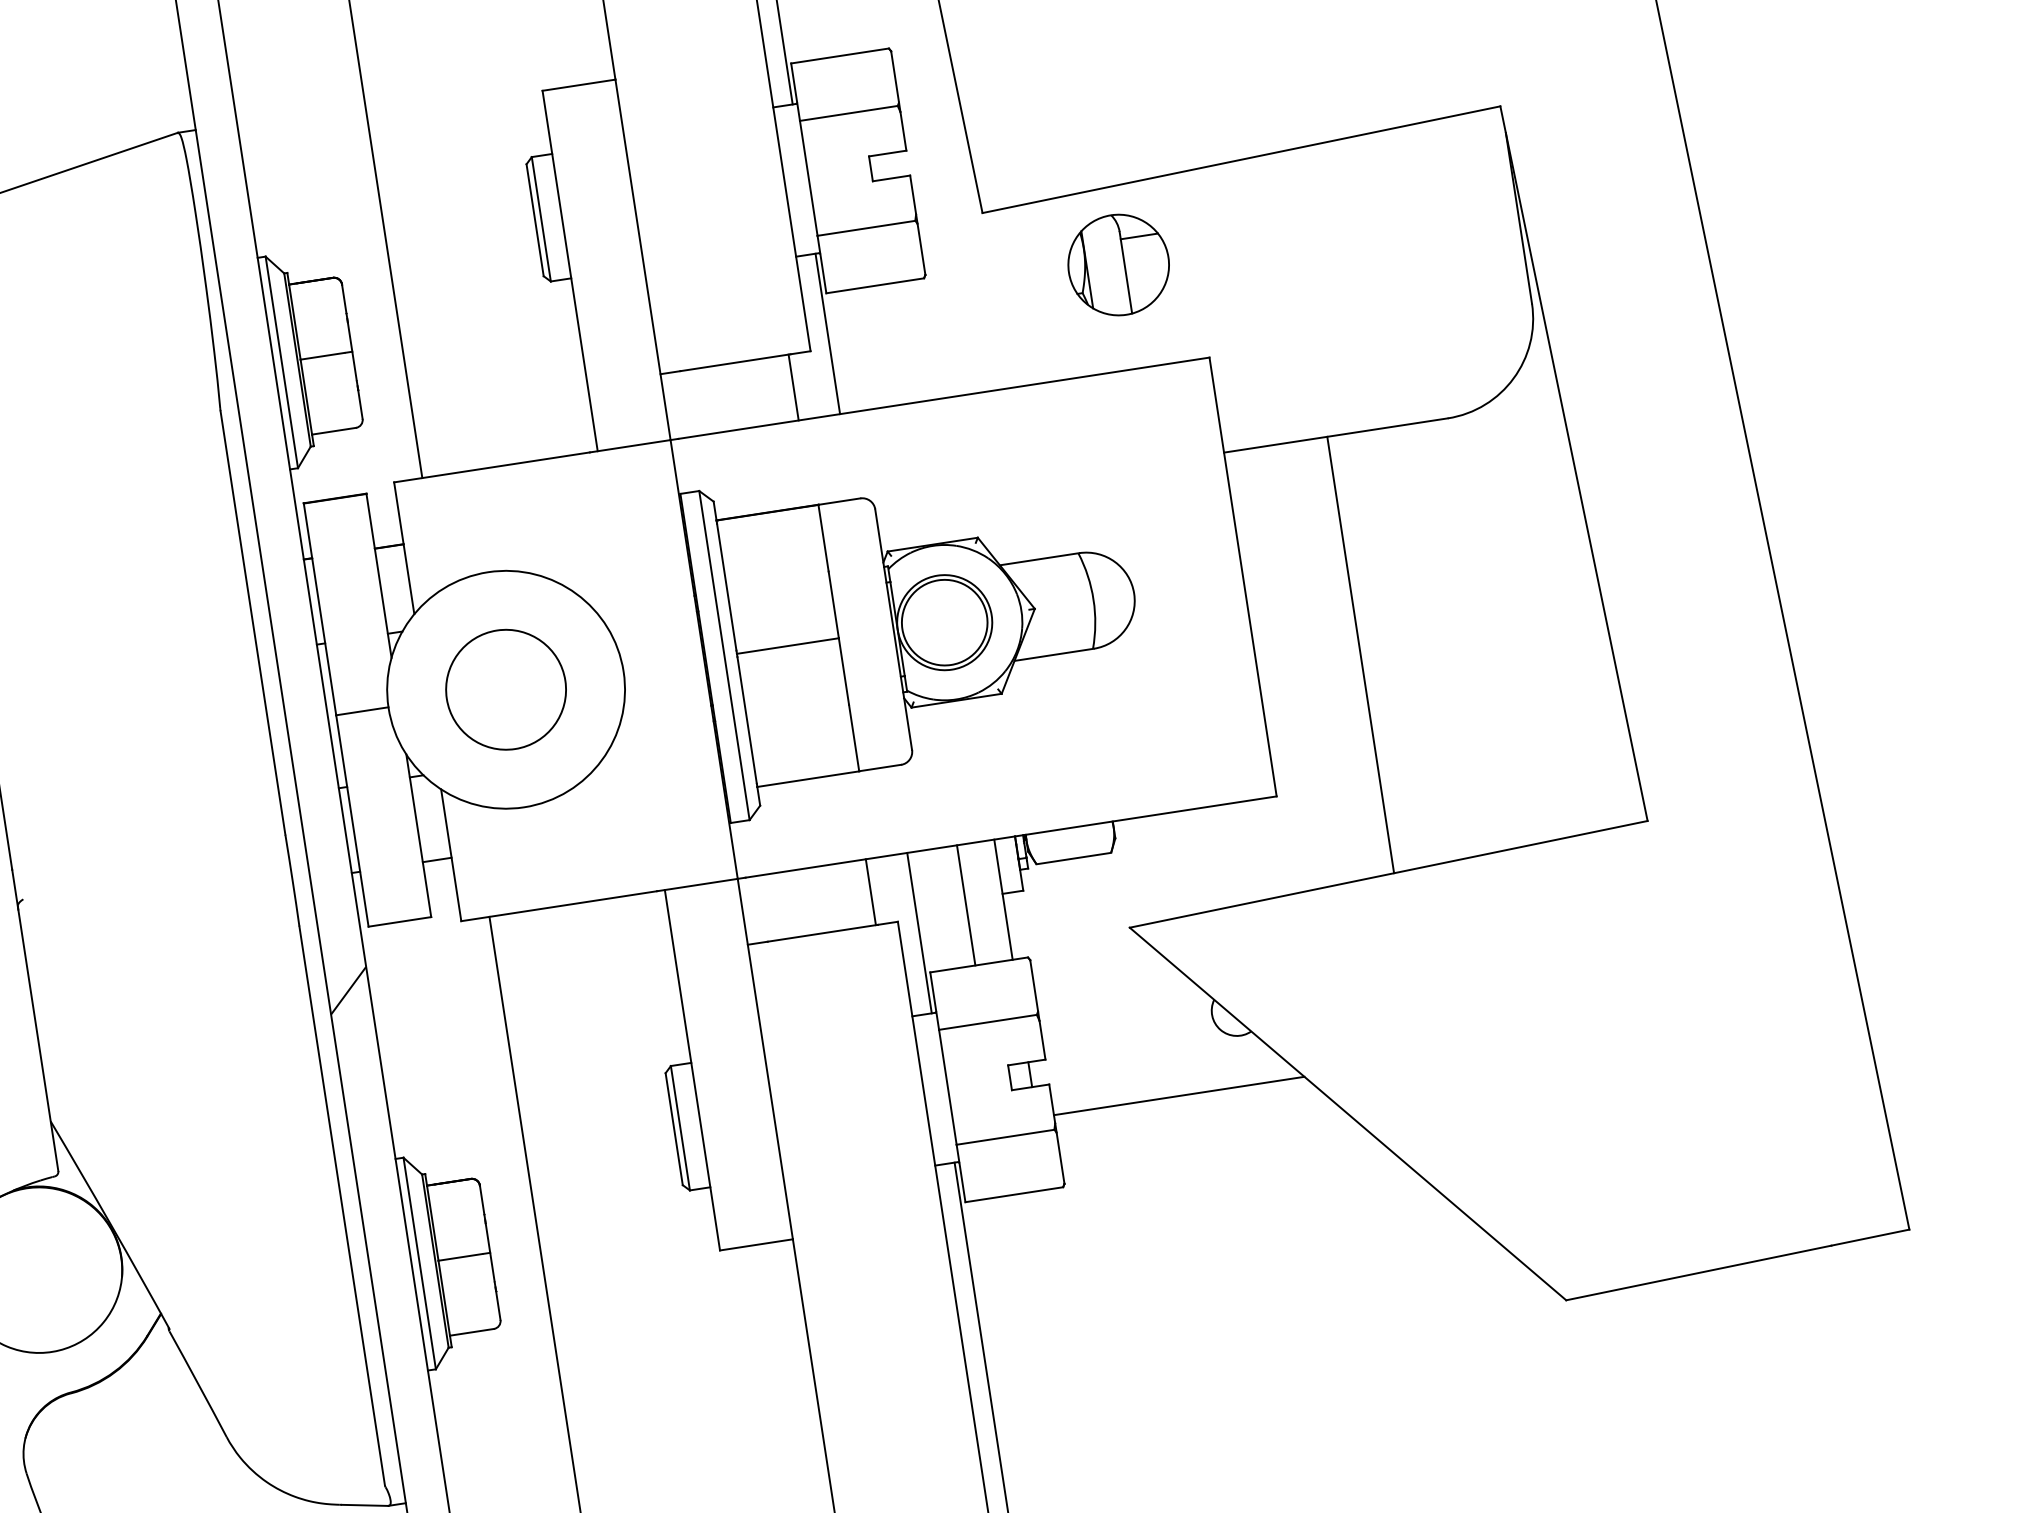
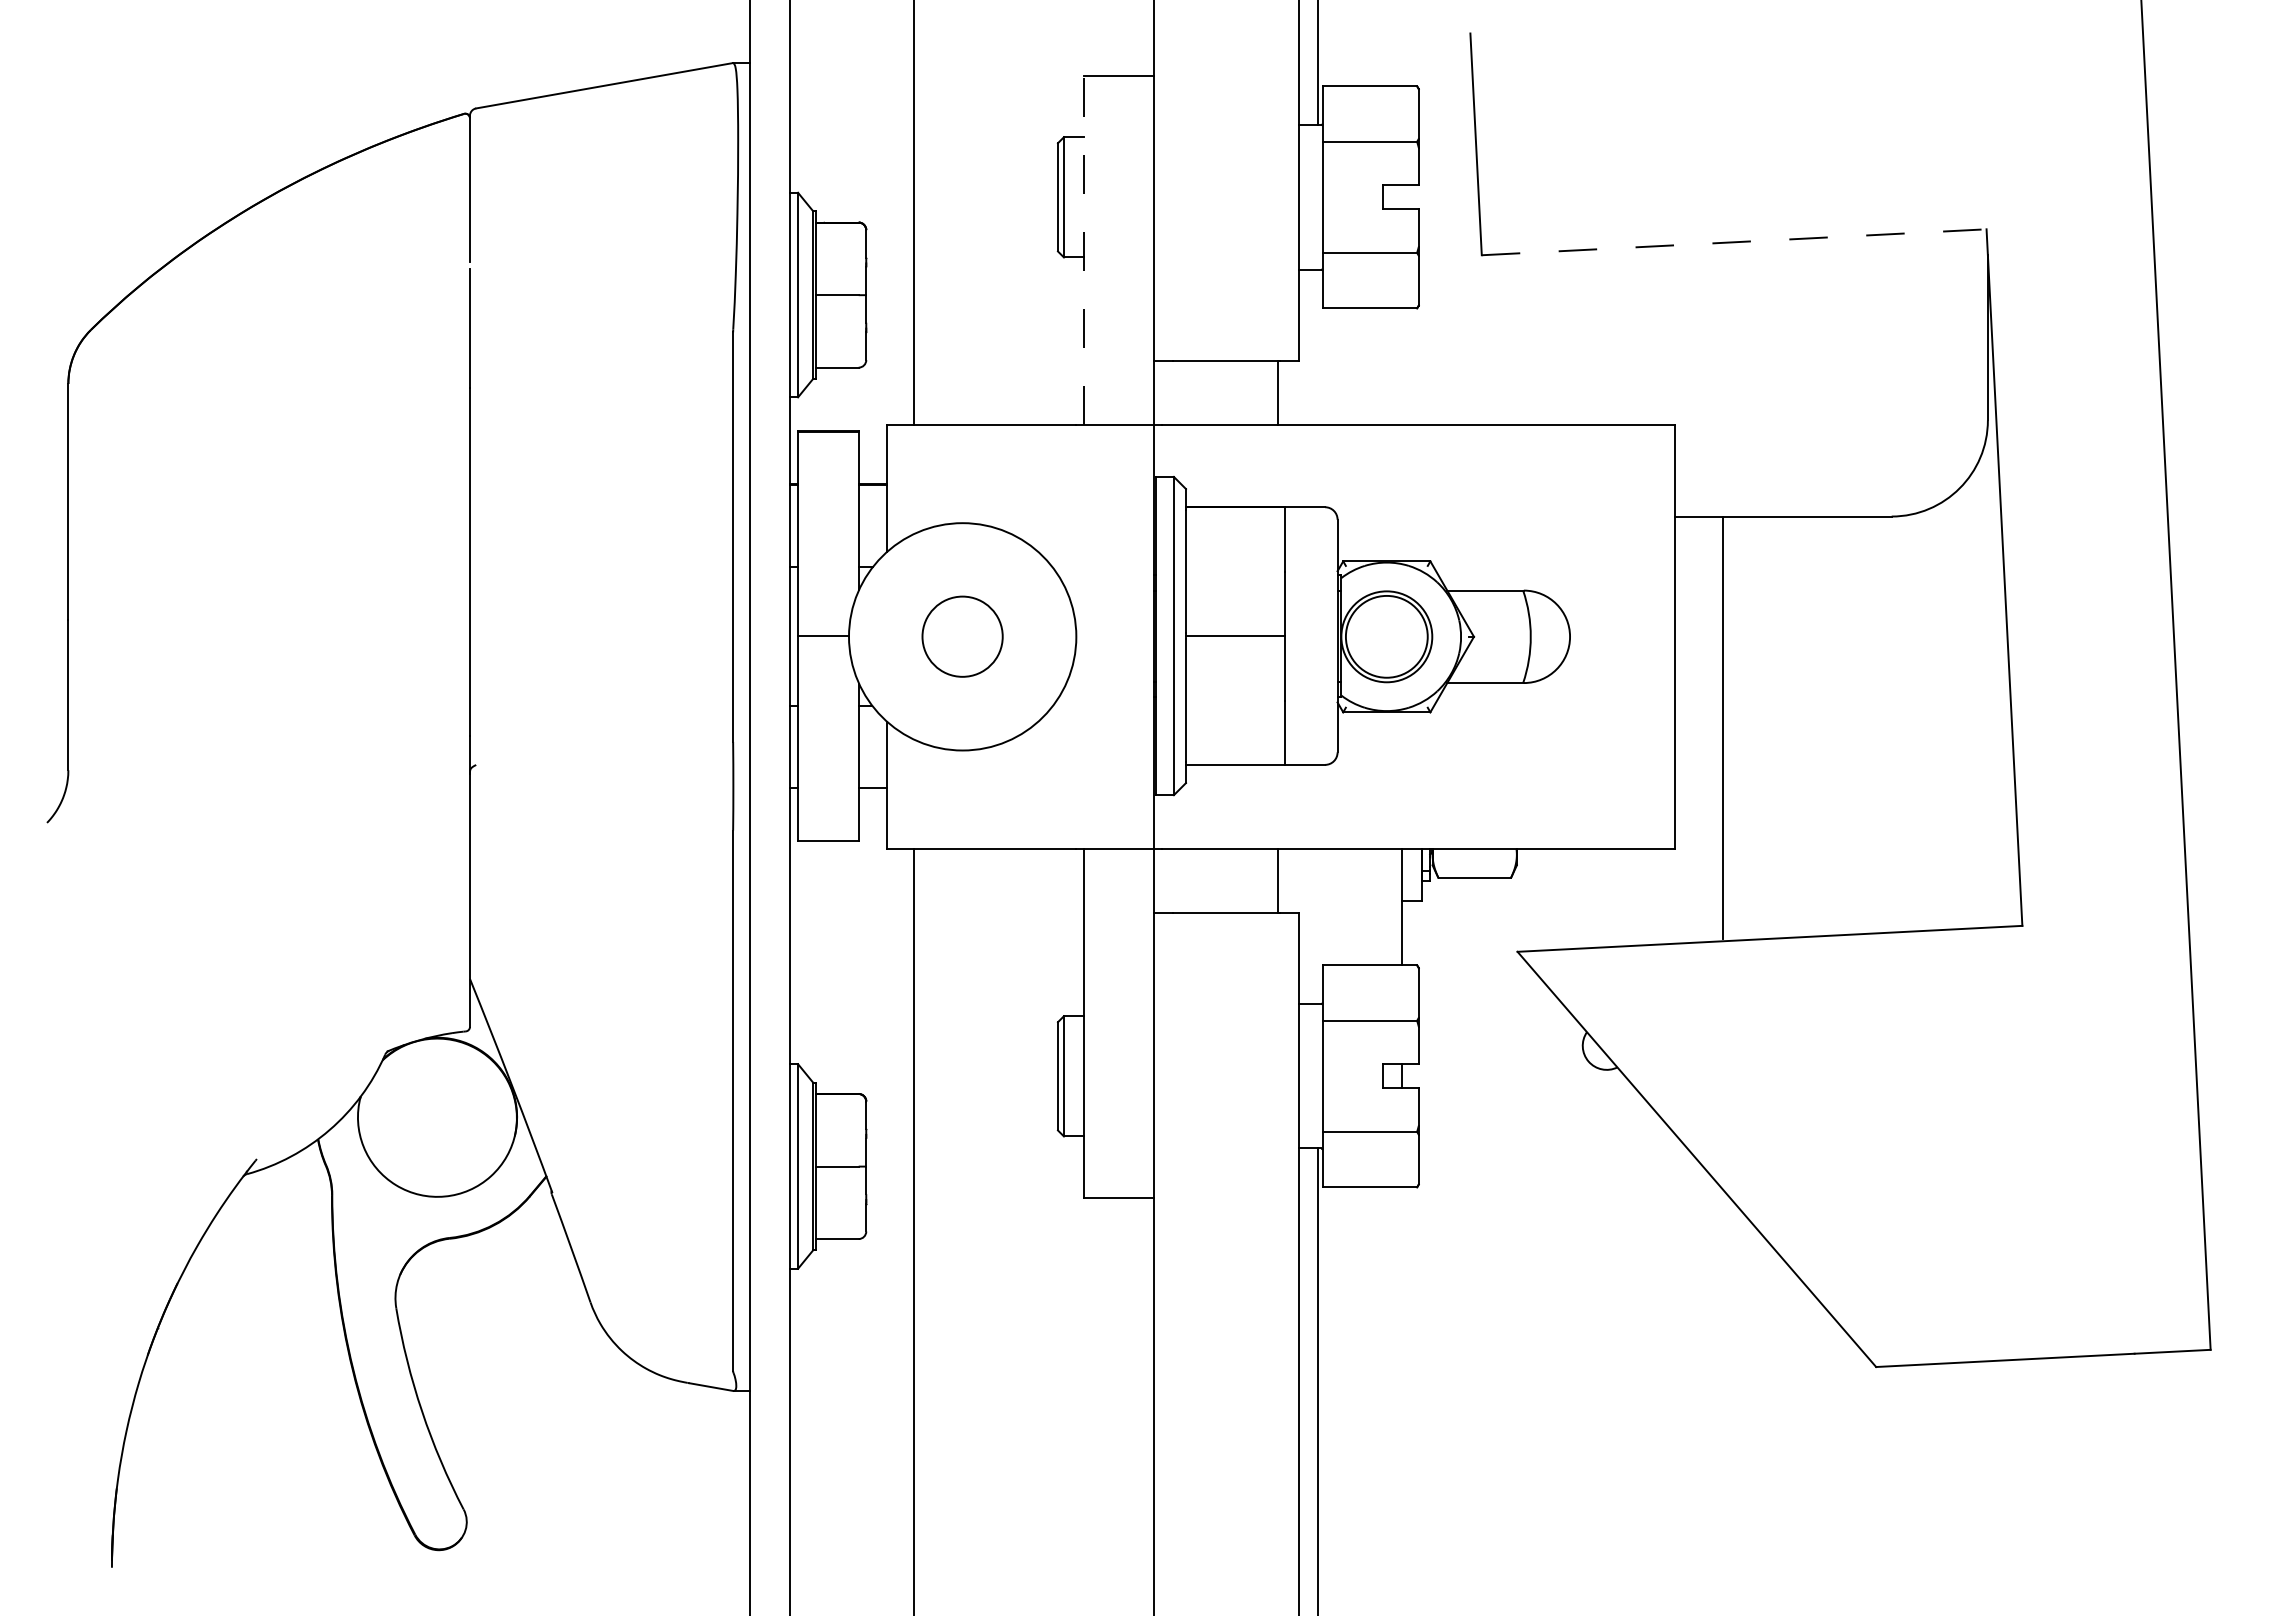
line: (1241, 159) -> (1734, 242), solid -> dashed
part: (1118, 265) -> (1602, 324), removed
line: (569, 270) -> (1083, 249), solid -> dashed
line: (828, 333) -> (1318, 346), removed
line: (1360, 654) -> (1723, 727), moved
circle: (505, 689) -> (962, 636), size x0.7
line: (966, 905) -> (1366, 907), removed
line: (919, 933) -> (1318, 926), removed
hatch: (348, 990) -> (770, 898), removed
line: (1178, 1096) -> (1539, 1118), removed

